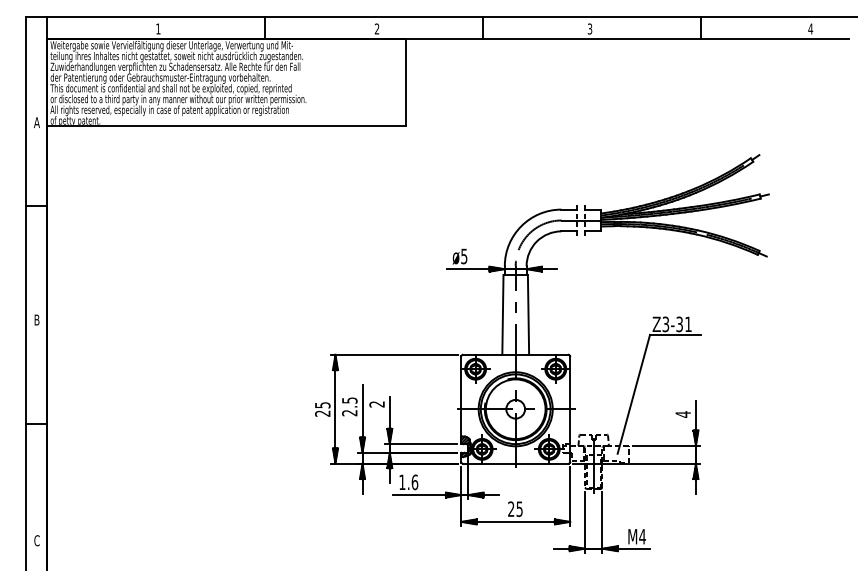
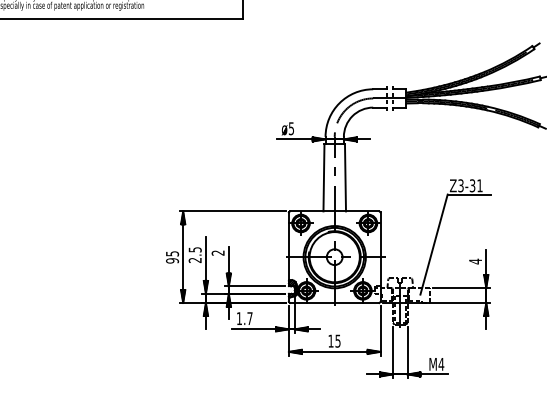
text: (322, 413) -> (172, 260), 25 -> 95
text: (414, 482) -> (249, 318), 1.6 -> 1.7
text: (511, 508) -> (331, 340), 25 -> 15

